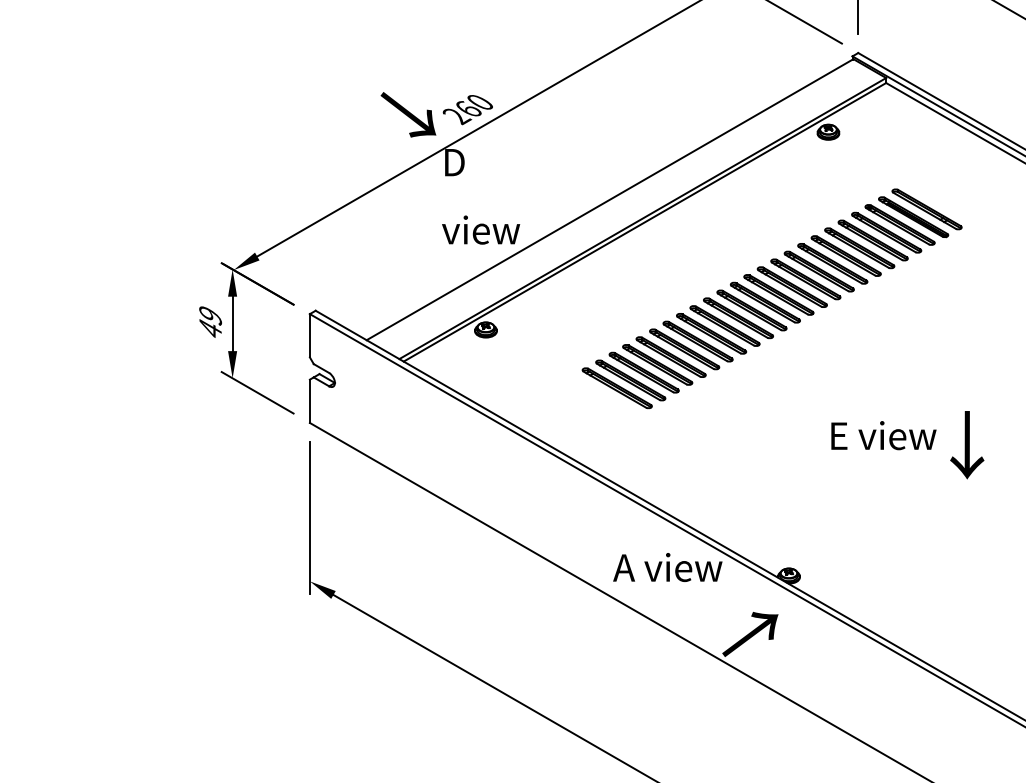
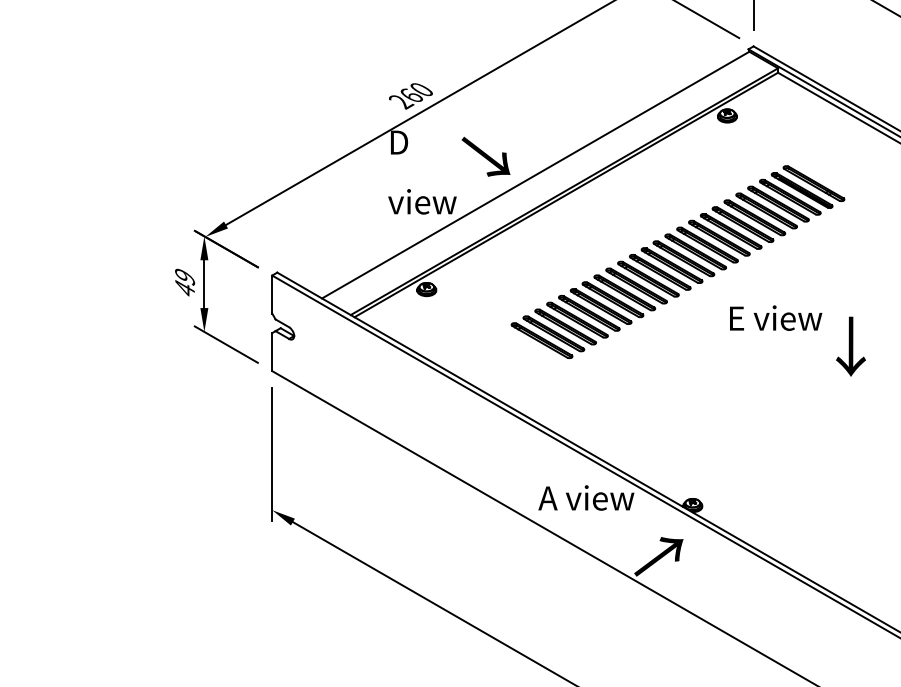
text: (408, 114) -> (486, 156), moved
text: (883, 435) -> (775, 318), moved
text: (967, 445) -> (851, 347), moved

